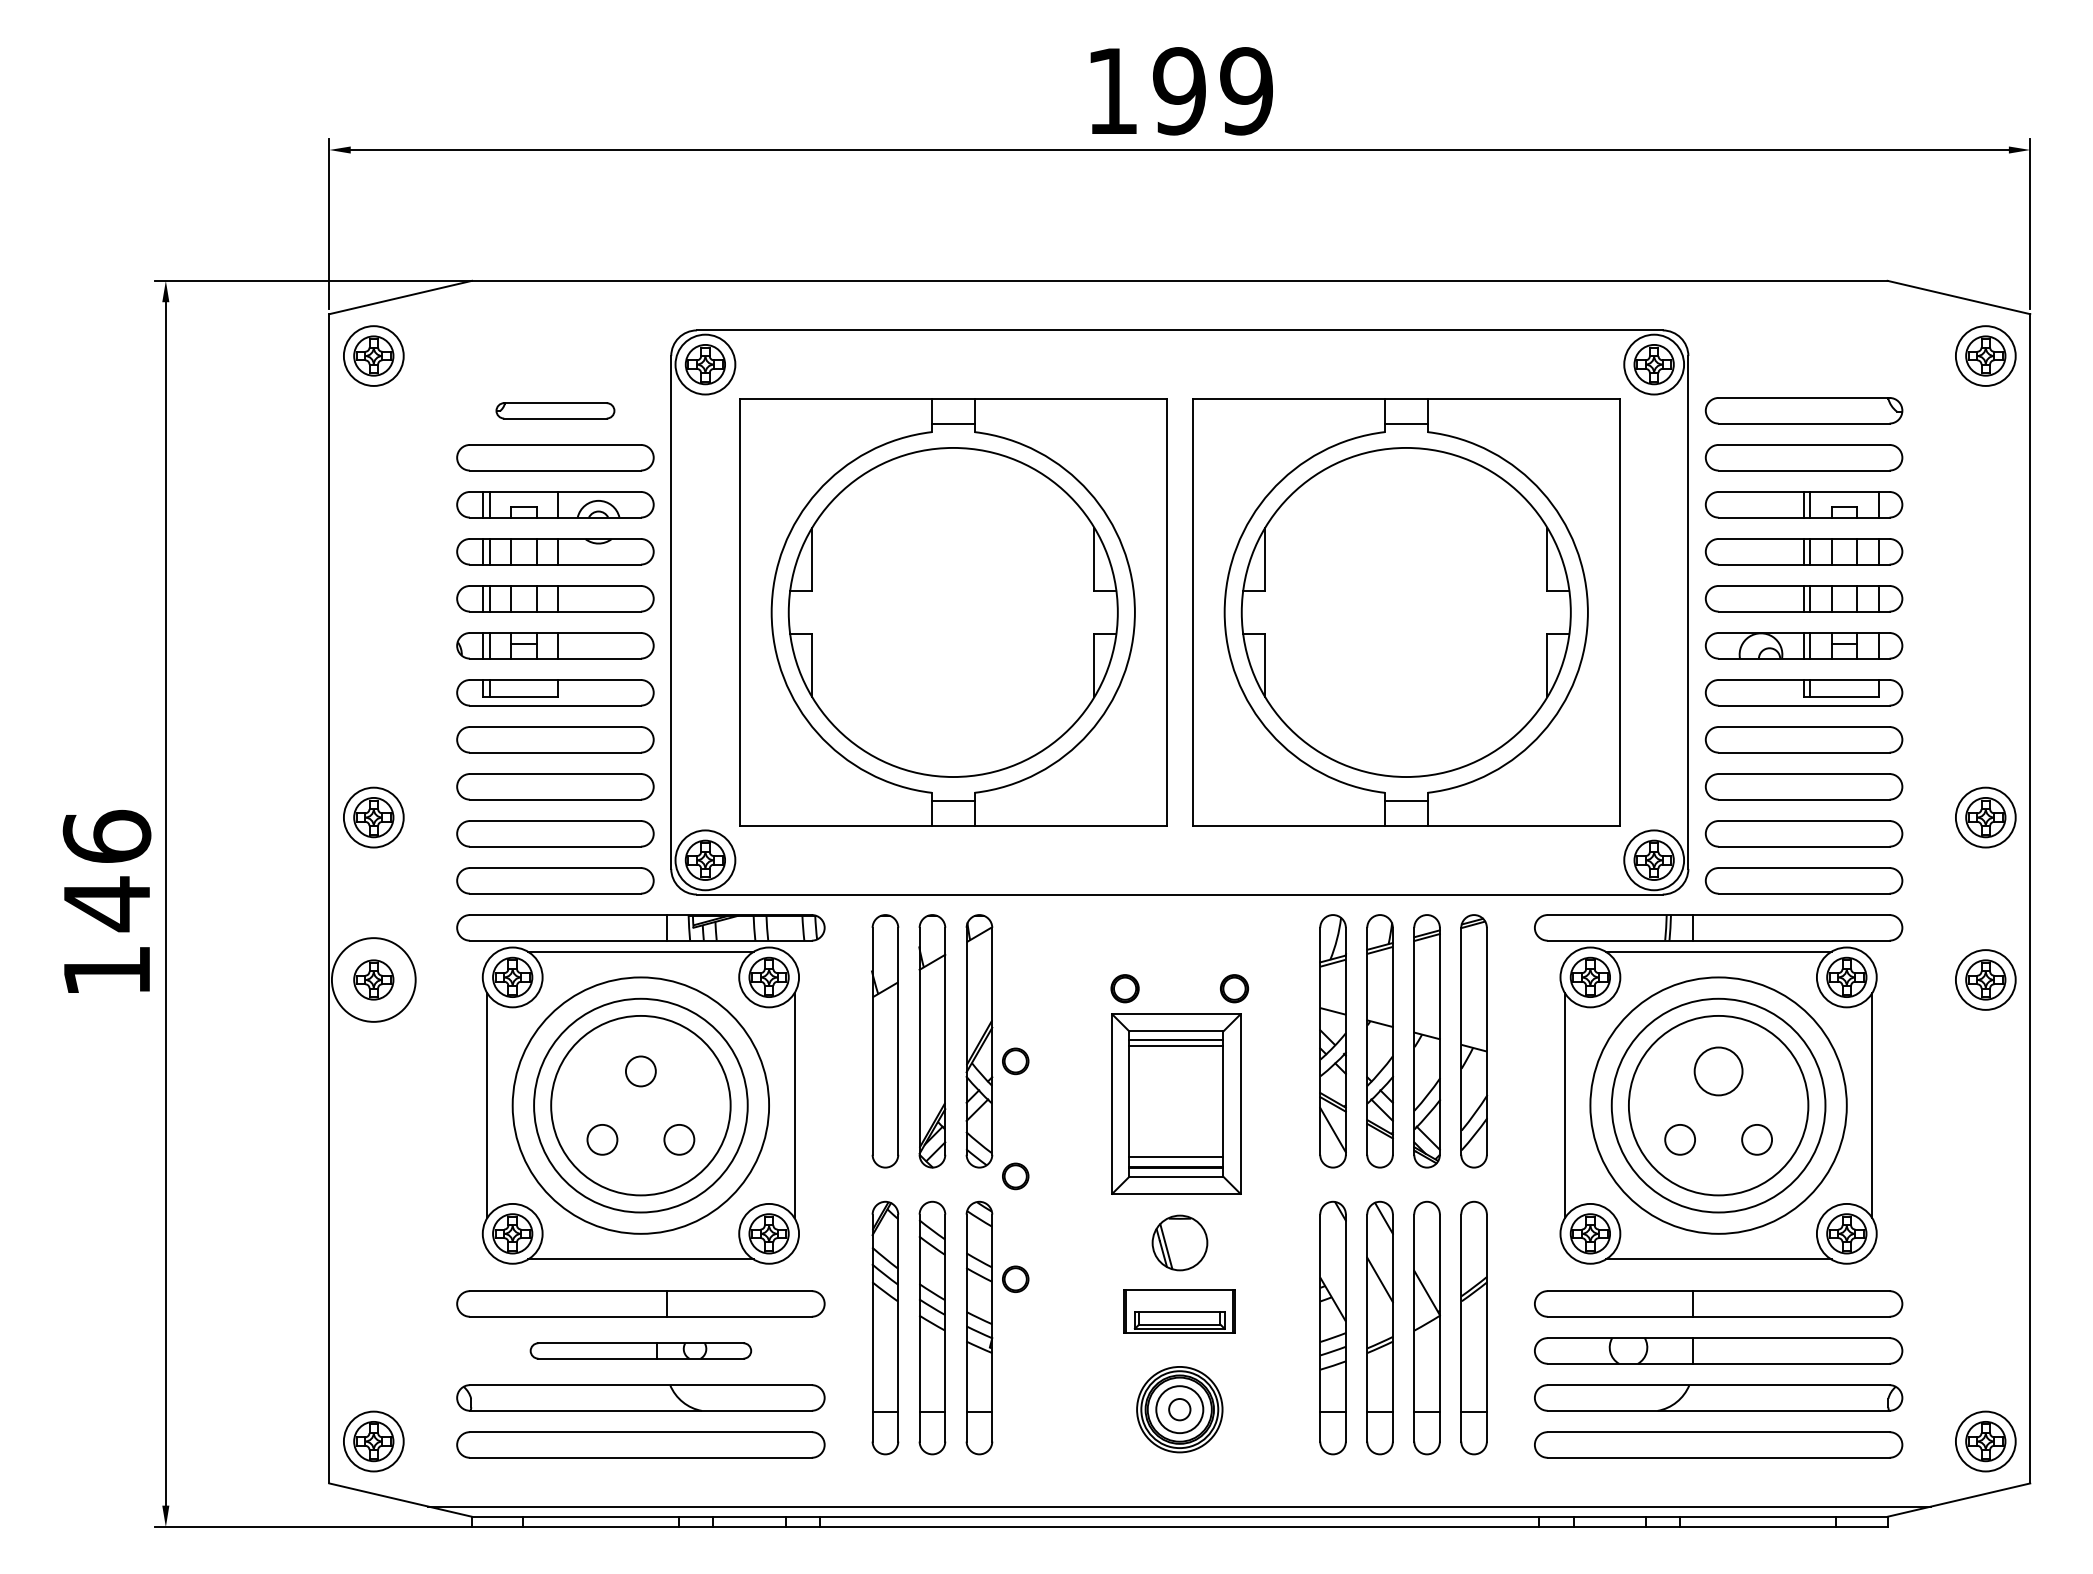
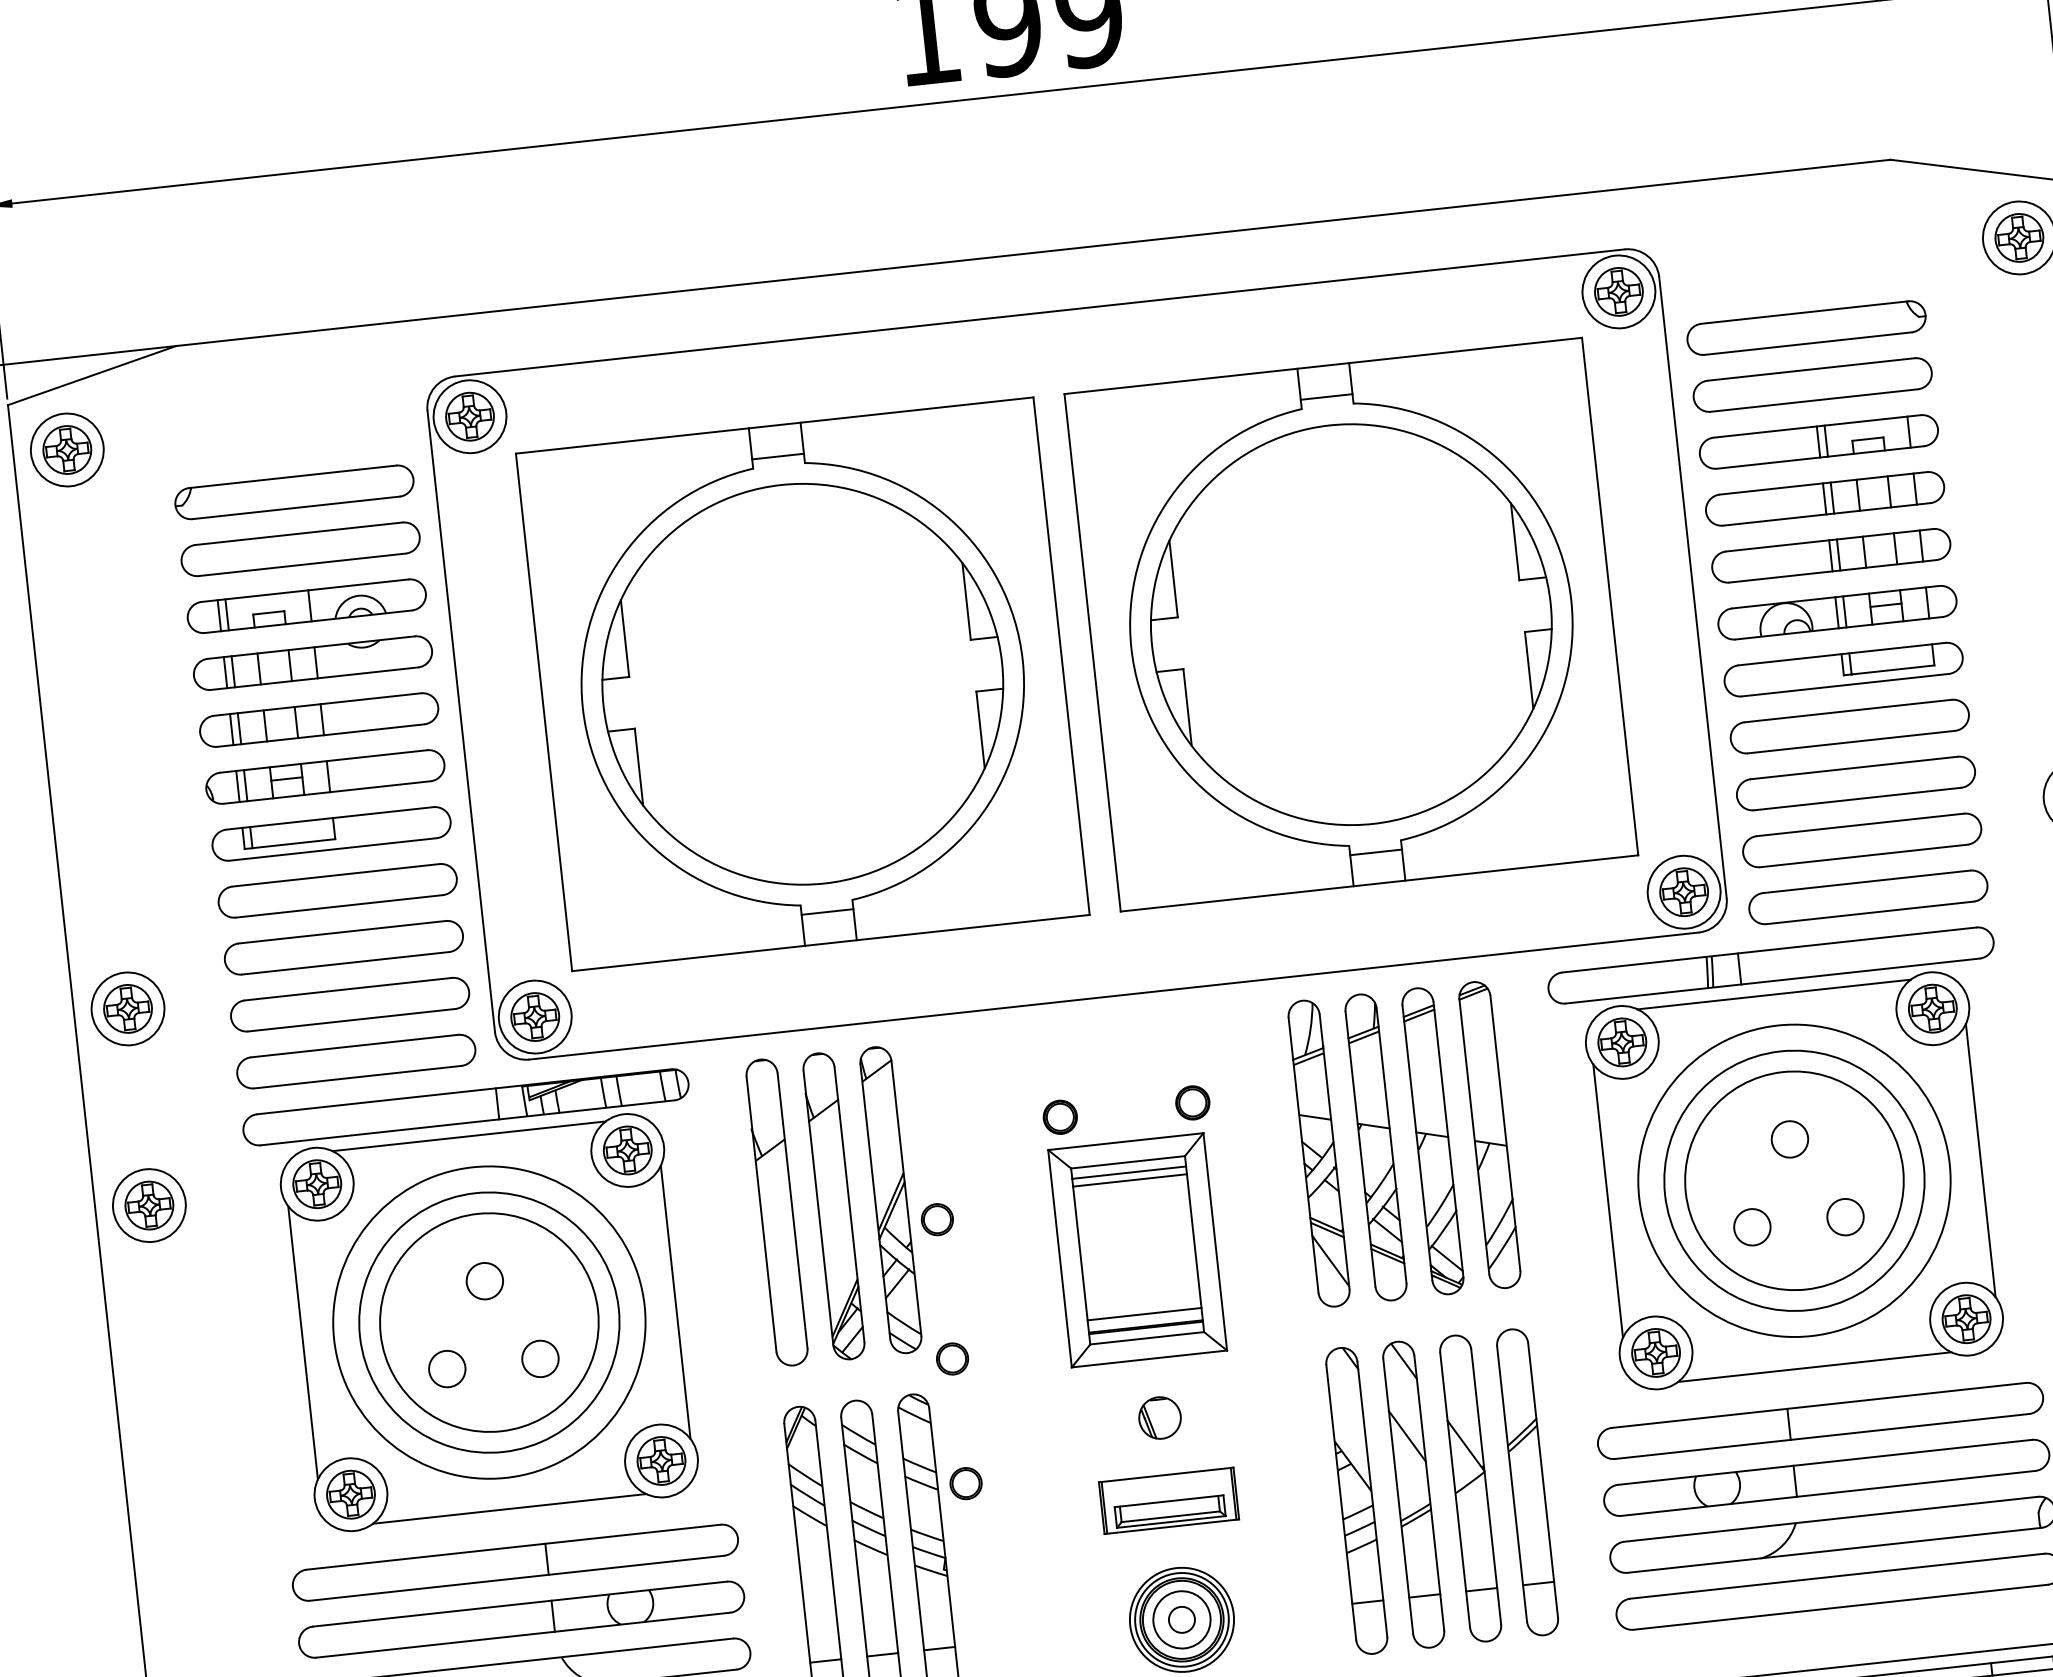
part: (555, 410) -> (294, 492), size x1.67
circle: (373, 979) -> (148, 1205), size x0.71
circle: (1718, 1071) -> (1789, 1139), size x0.62
part: (1179, 1242) -> (1159, 1417), size x0.62
part: (640, 1350) -> (521, 1619), size x1.67

